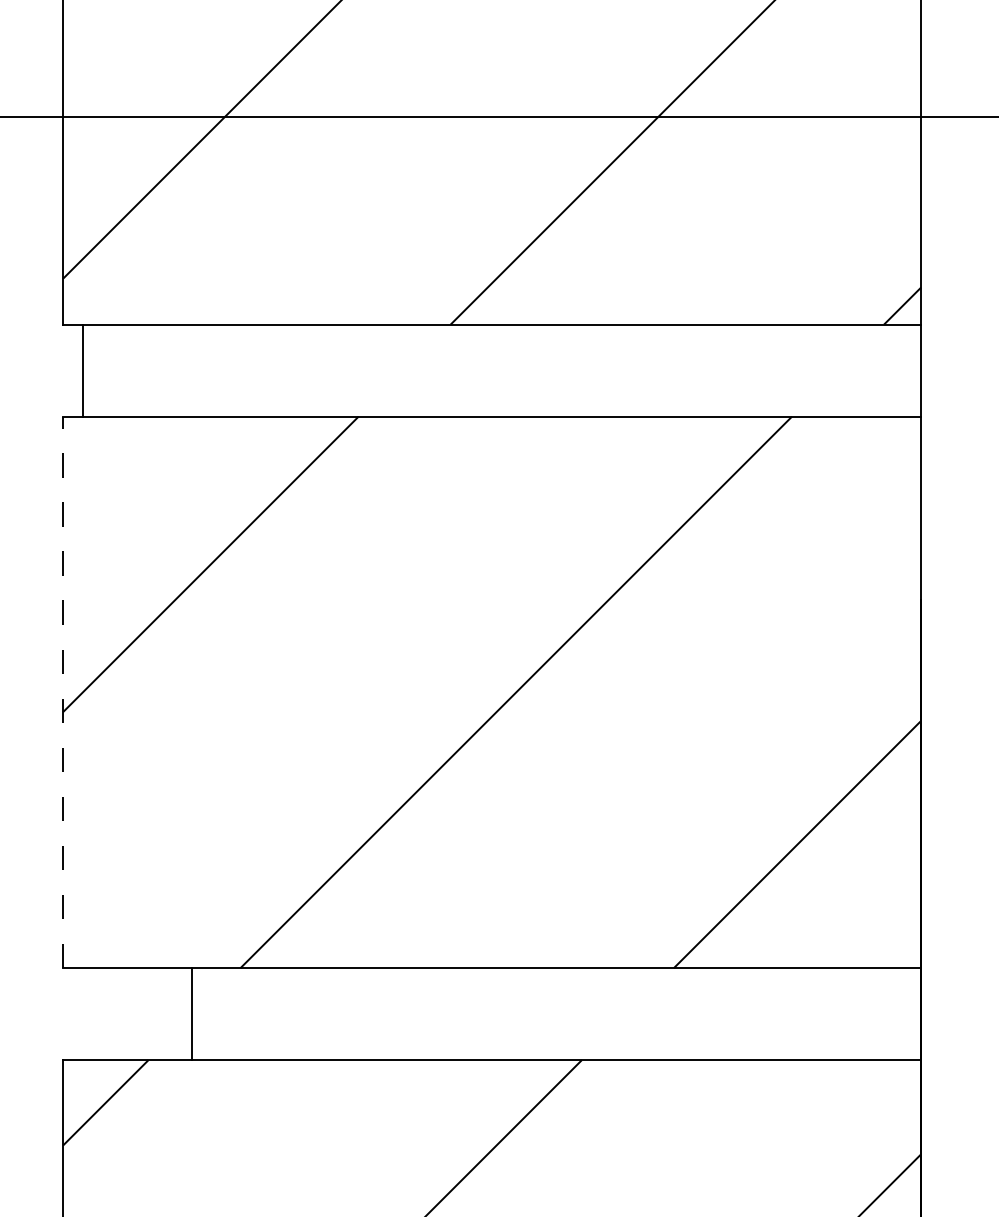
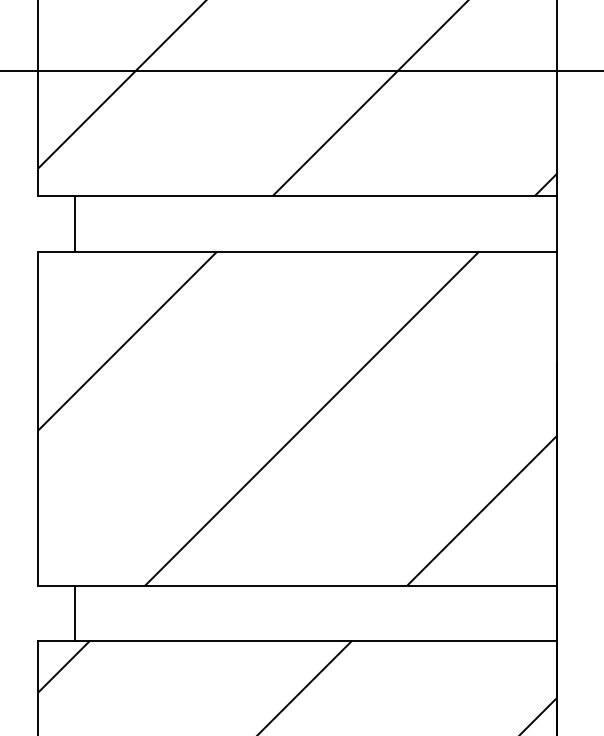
line: (83, 369) -> (75, 223), moved
line: (63, 692) -> (38, 418), dashed -> solid
line: (192, 1014) -> (75, 613), moved

